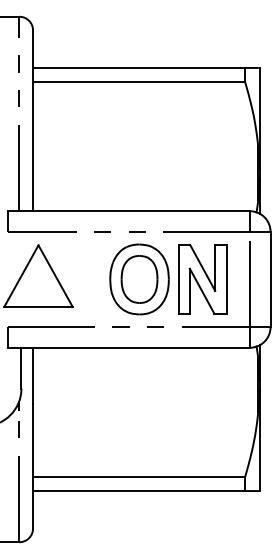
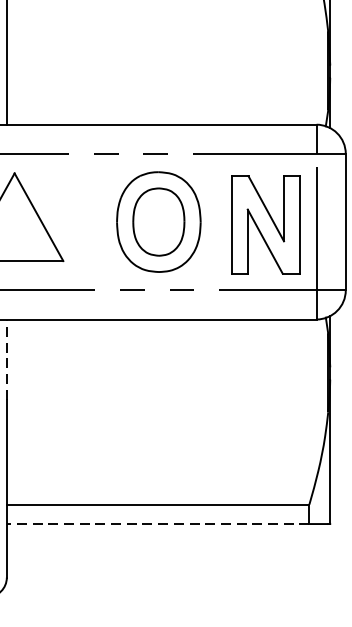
part: (202, 279) -> (265, 224), moved
line: (33, 375) -> (7, 359), solid -> dashed
line: (139, 491) -> (158, 524), solid -> dashed

